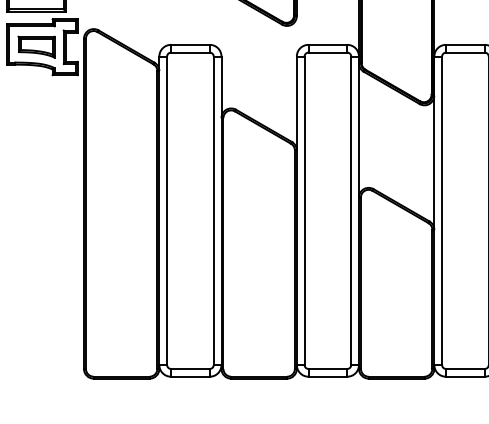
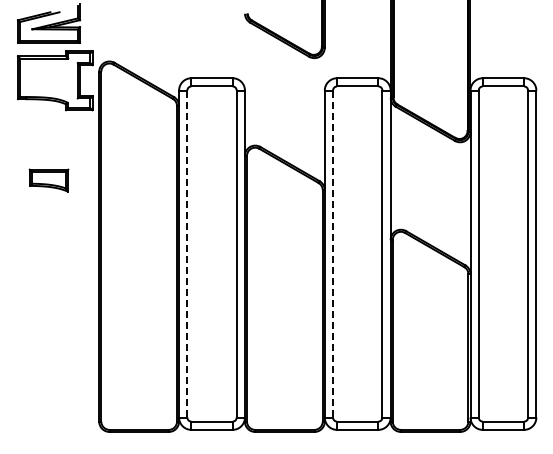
part: (36, 47) -> (48, 180), moved
line: (167, 211) -> (187, 254), solid -> dashed
line: (305, 211) -> (333, 254), solid -> dashed

